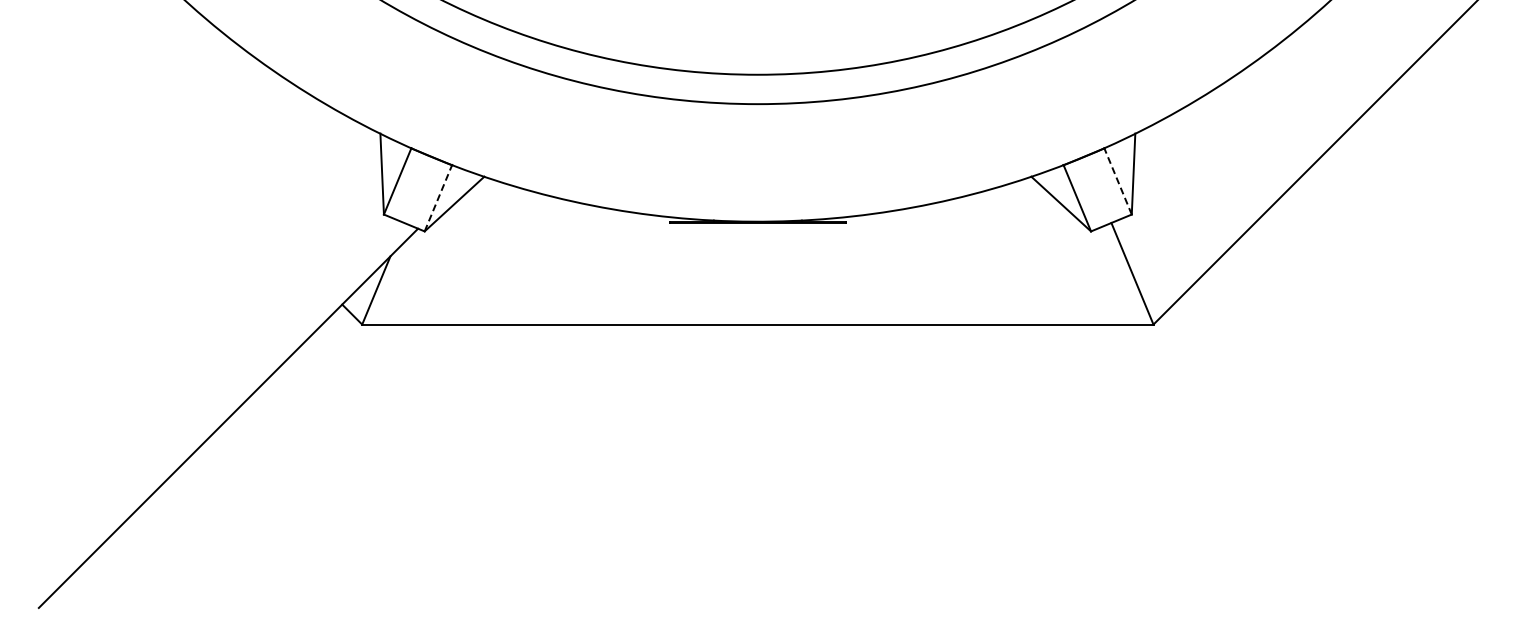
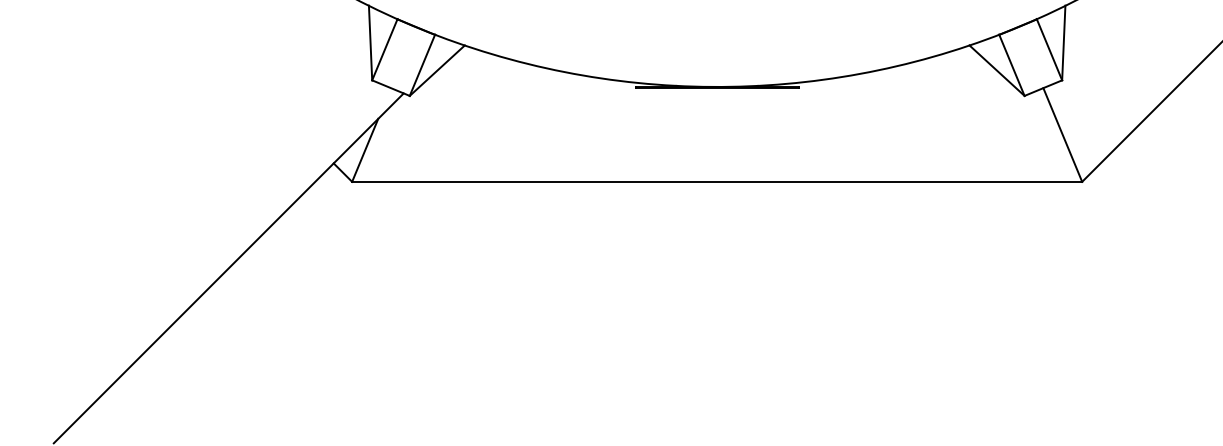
line: (1118, 181) -> (1049, 49), dashed -> solid
line: (438, 198) -> (422, 65), dashed -> solid

